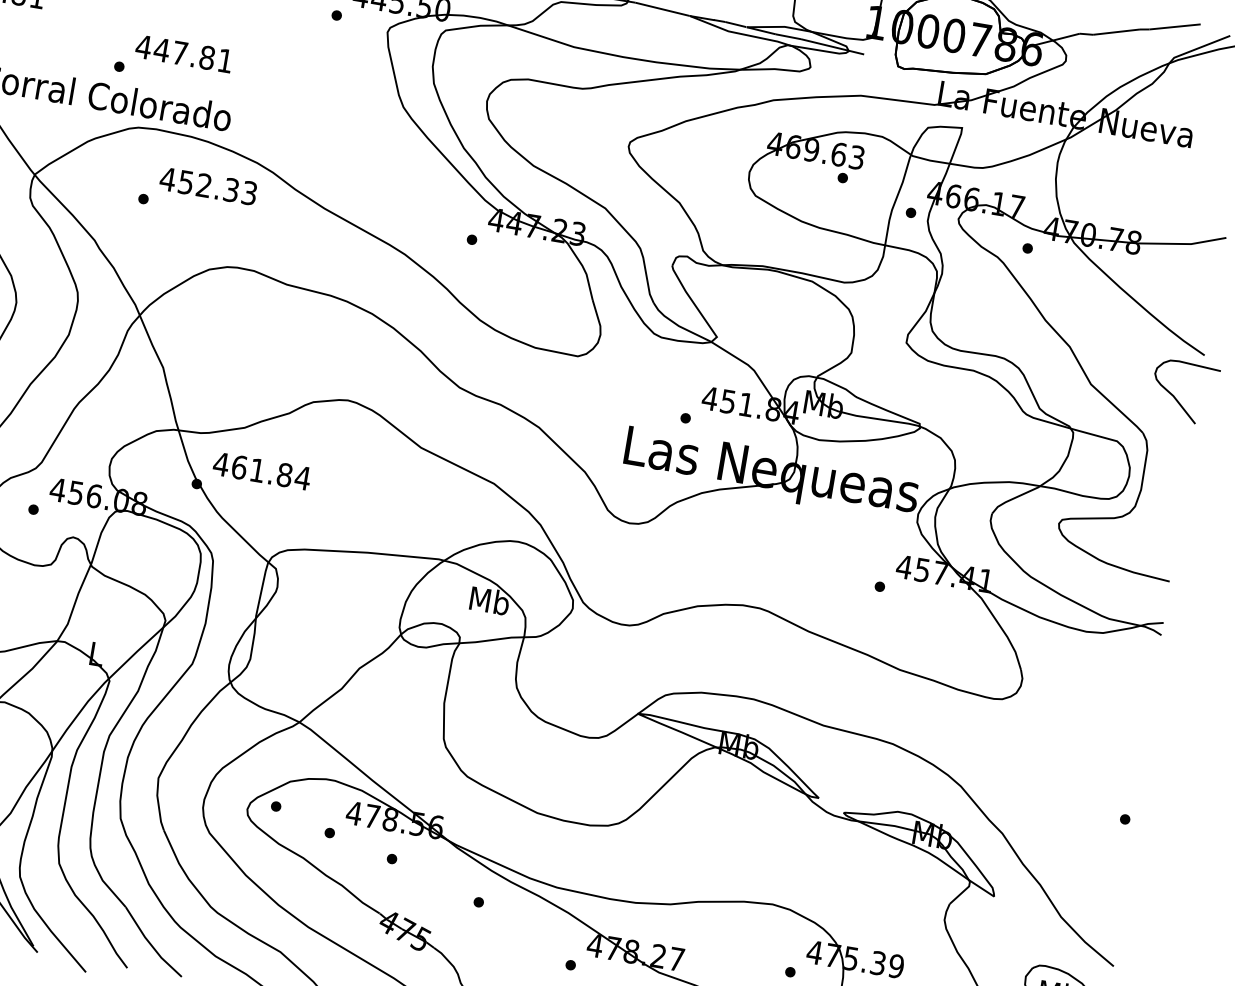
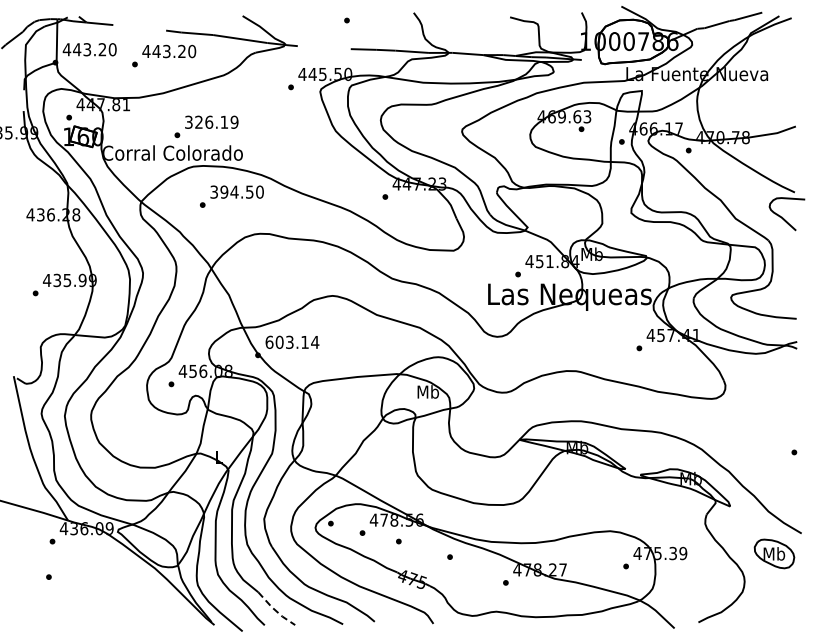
text: (184, 52) -> (211, 121), 447.81 -> 326.19
text: (207, 184) -> (236, 191), 452.33 -> 394.50
text: (251, 467) -> (286, 341), 461.84 -> 603.14
line: (151, 944) -> (275, 610), solid -> dashed

